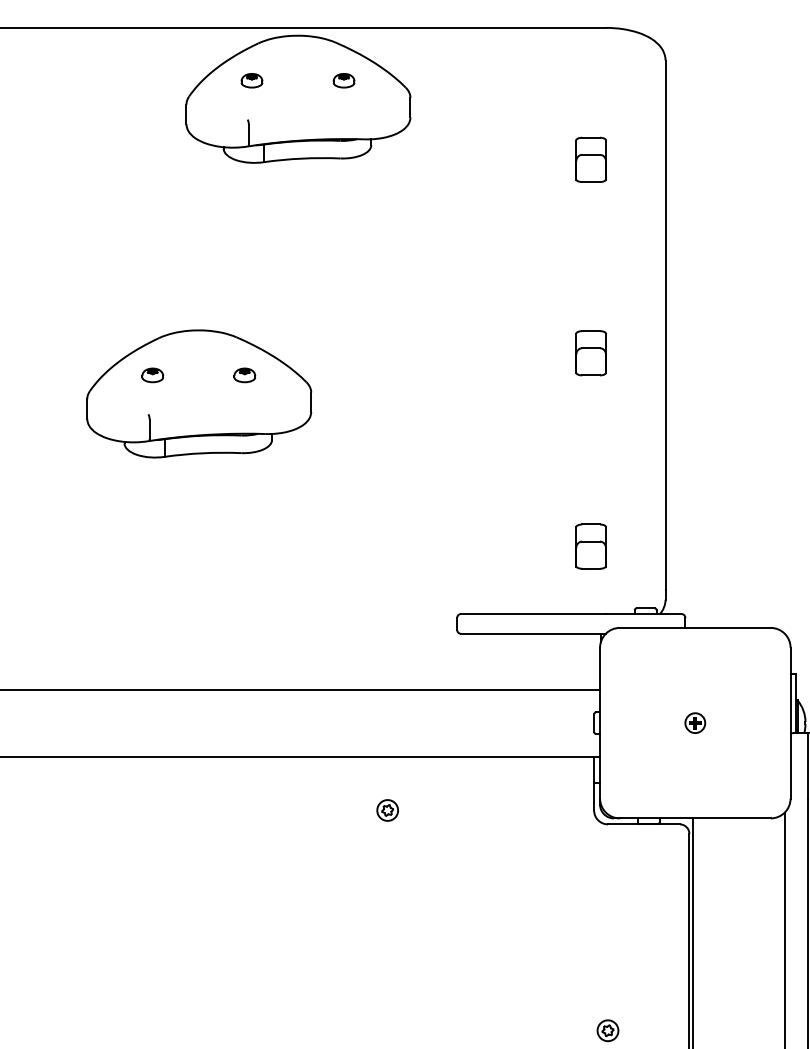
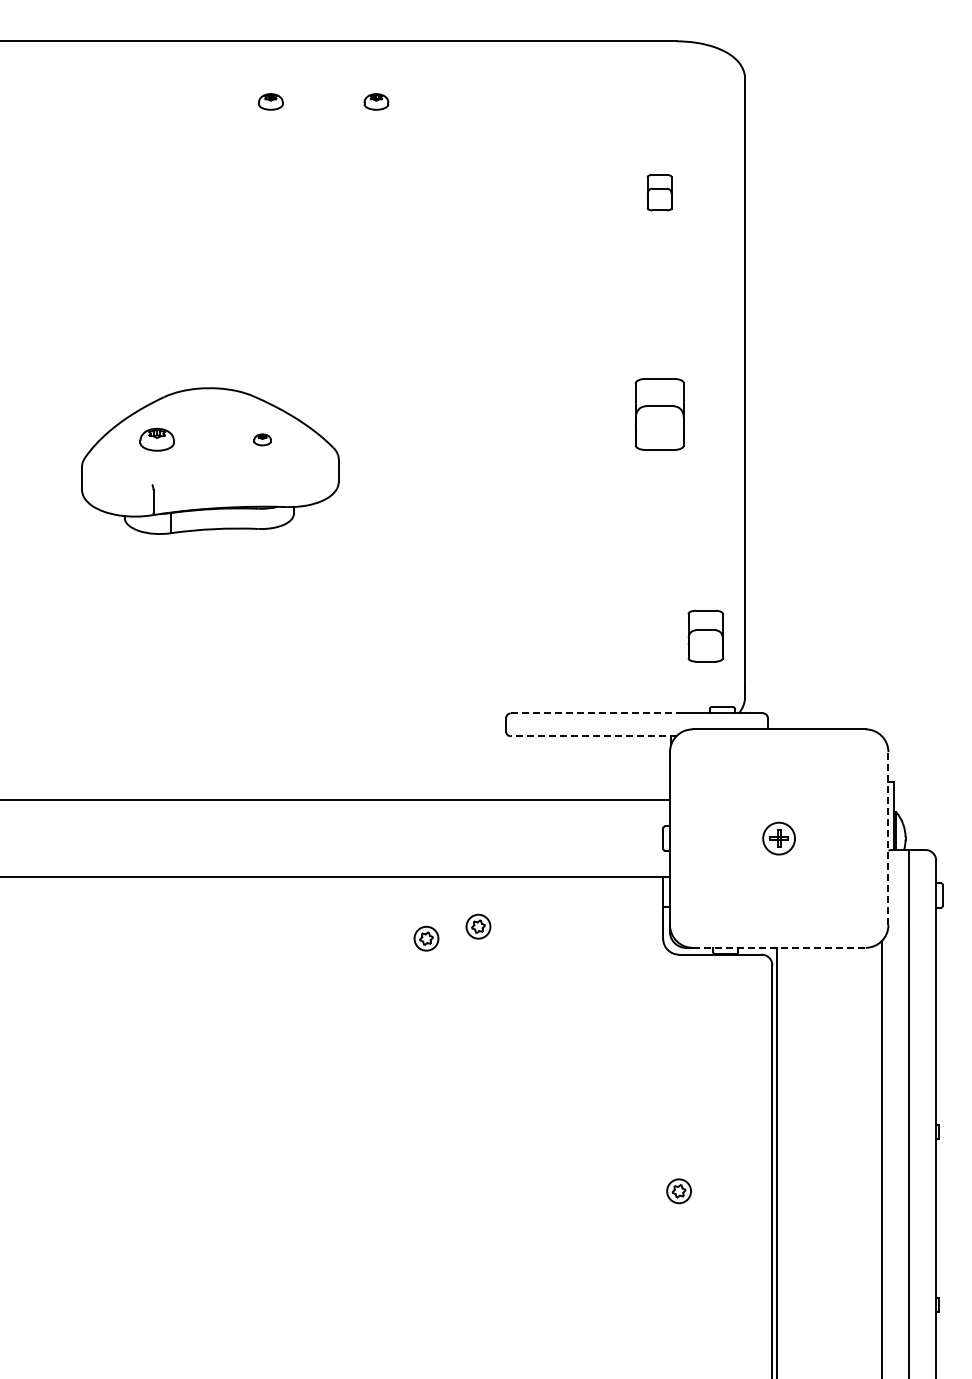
part: (297, 99) -> (323, 123), removed
part: (590, 159) -> (659, 192), size x0.7
part: (590, 353) -> (659, 414), size x1.4
part: (152, 375) -> (156, 439), size x1.4
part: (244, 375) -> (262, 439), size x0.7
part: (590, 546) -> (705, 635), moved
line: (534, 614) -> (594, 713), solid -> dashed
line: (533, 634) -> (593, 736), solid -> dashed
part: (695, 723) -> (779, 838), size x1.4
line: (790, 723) -> (888, 838), solid -> dashed
part: (433, 799) -> (478, 926), added
line: (695, 818) -> (779, 947), solid -> dashed

